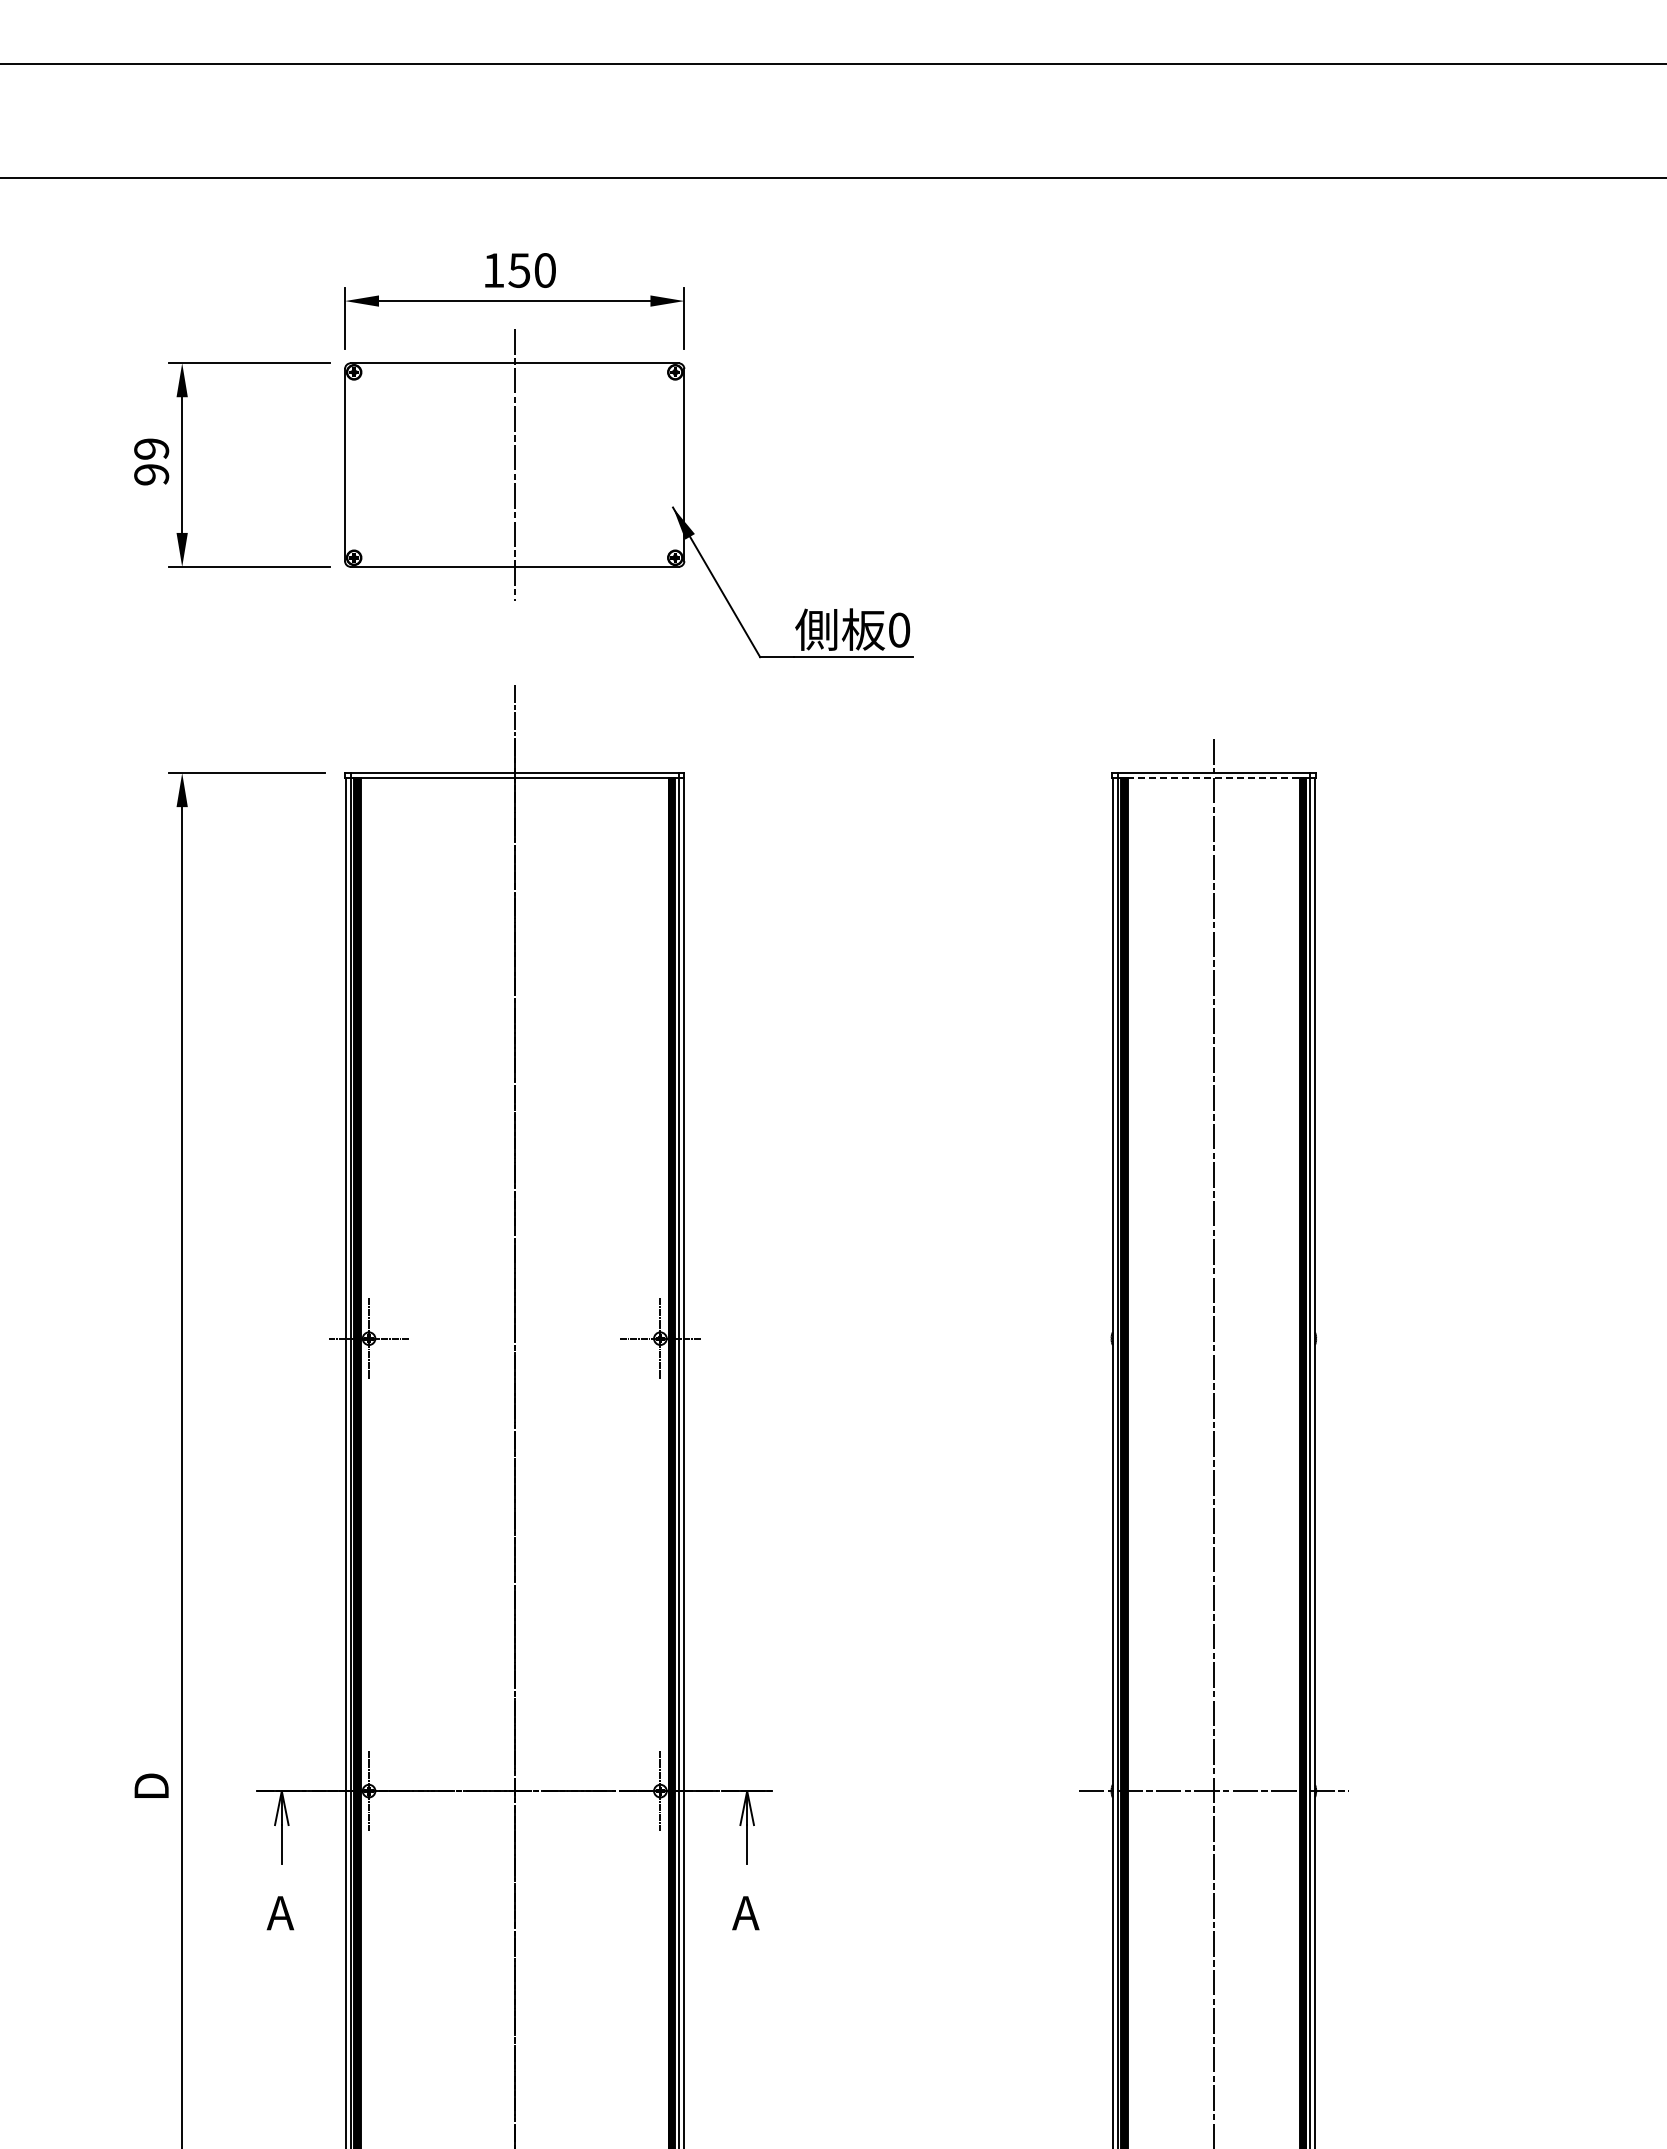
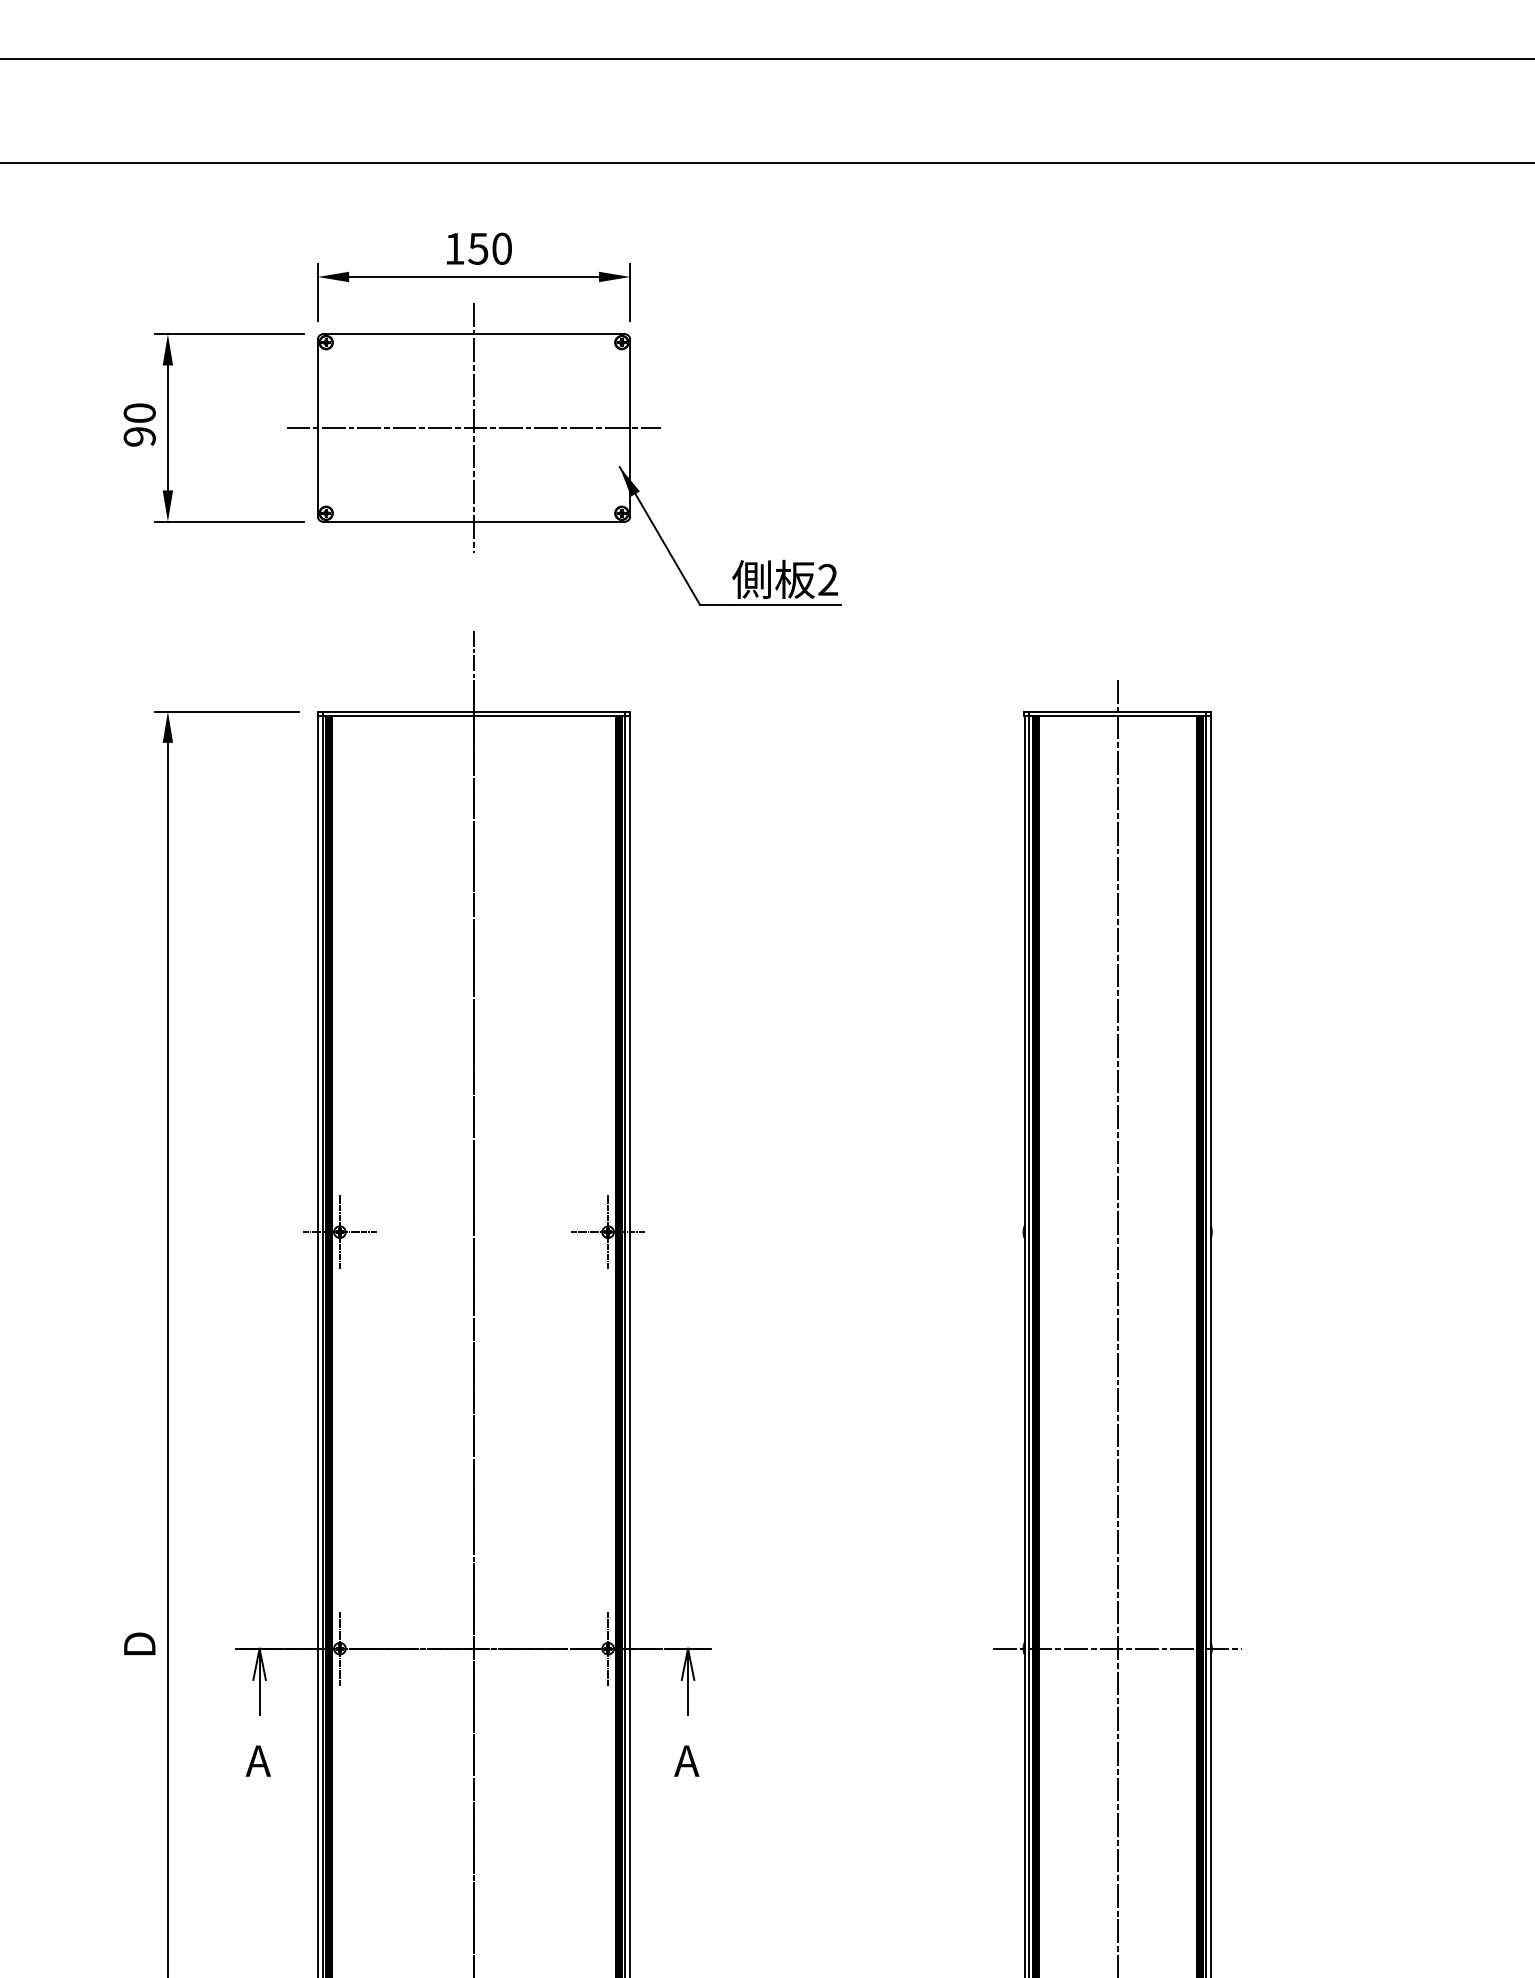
text: (151, 448) -> (139, 412), 99 -> 90
line: (514, 465) -> (473, 428), added
text: (899, 629) -> (828, 579), 0 -> 2
line: (1213, 777) -> (1117, 715), dashed -> solid

